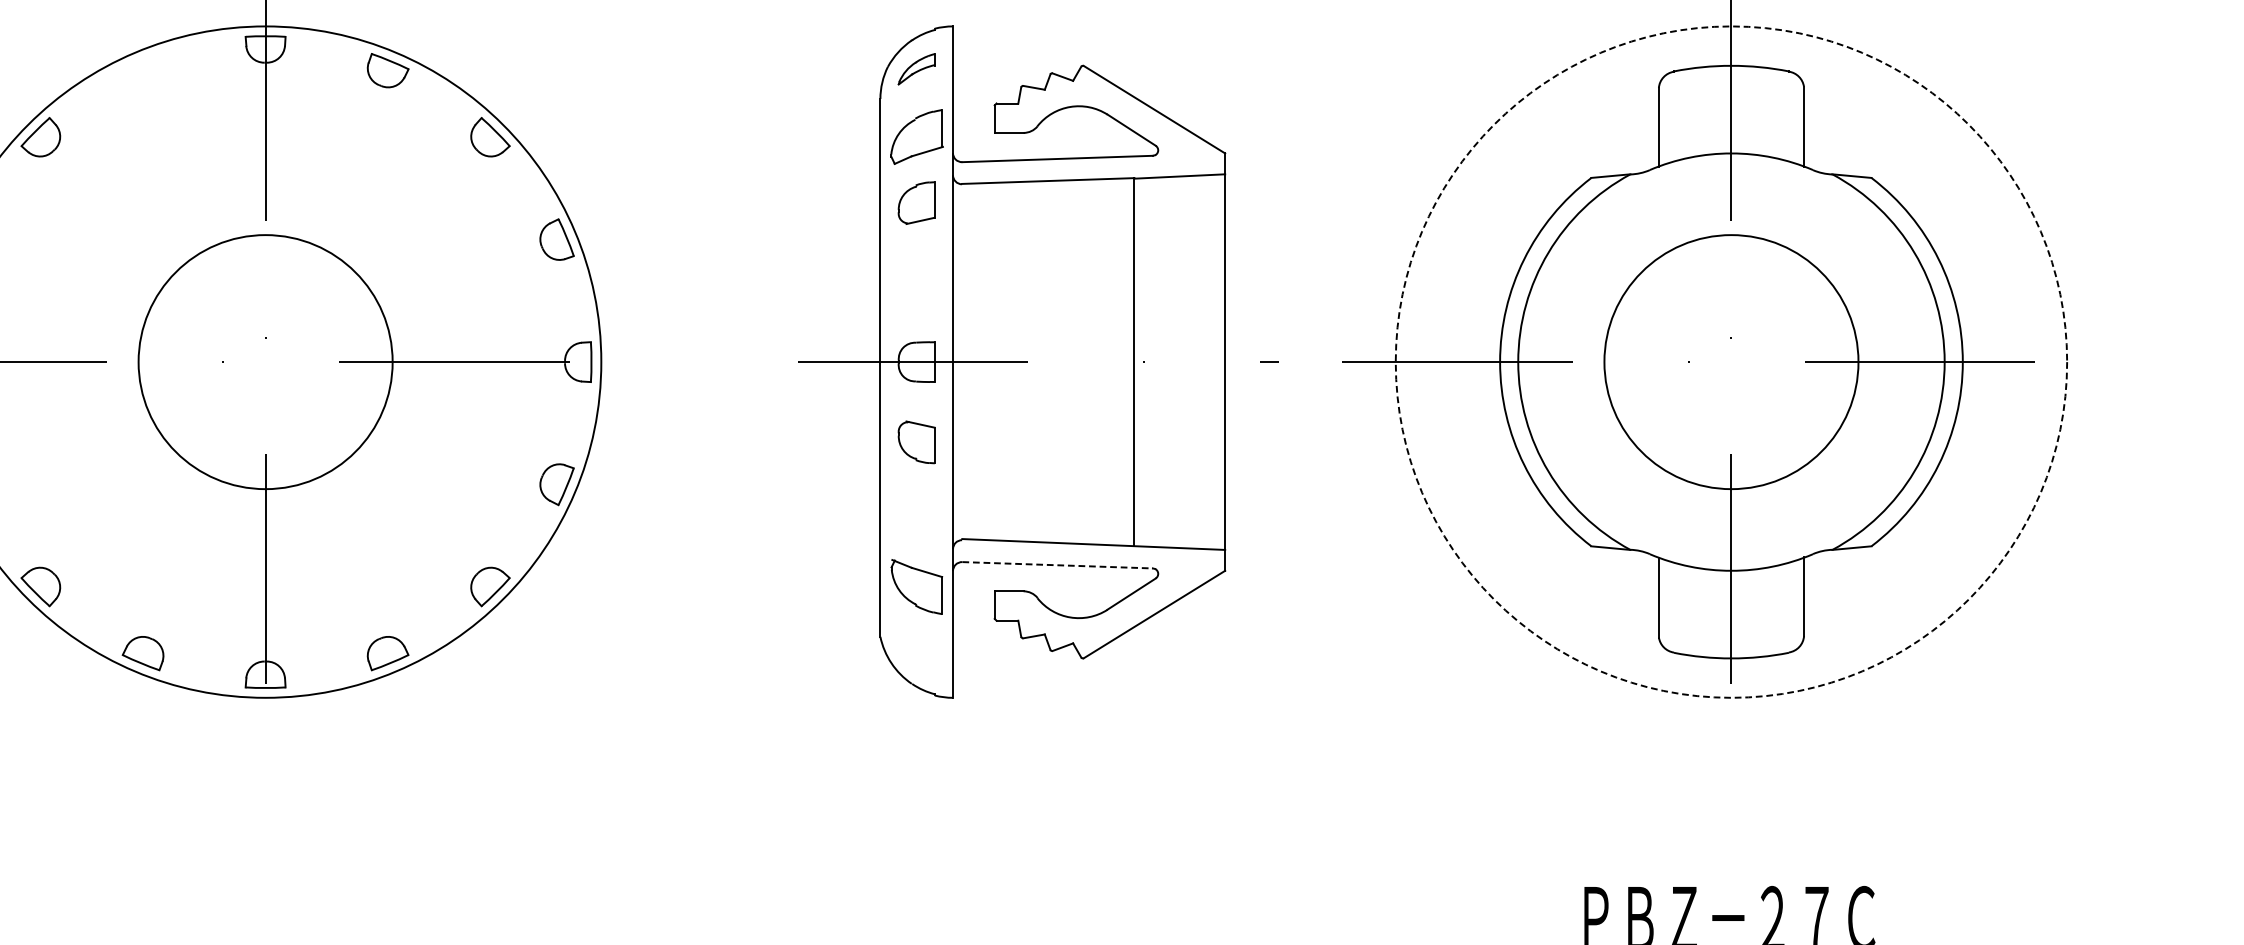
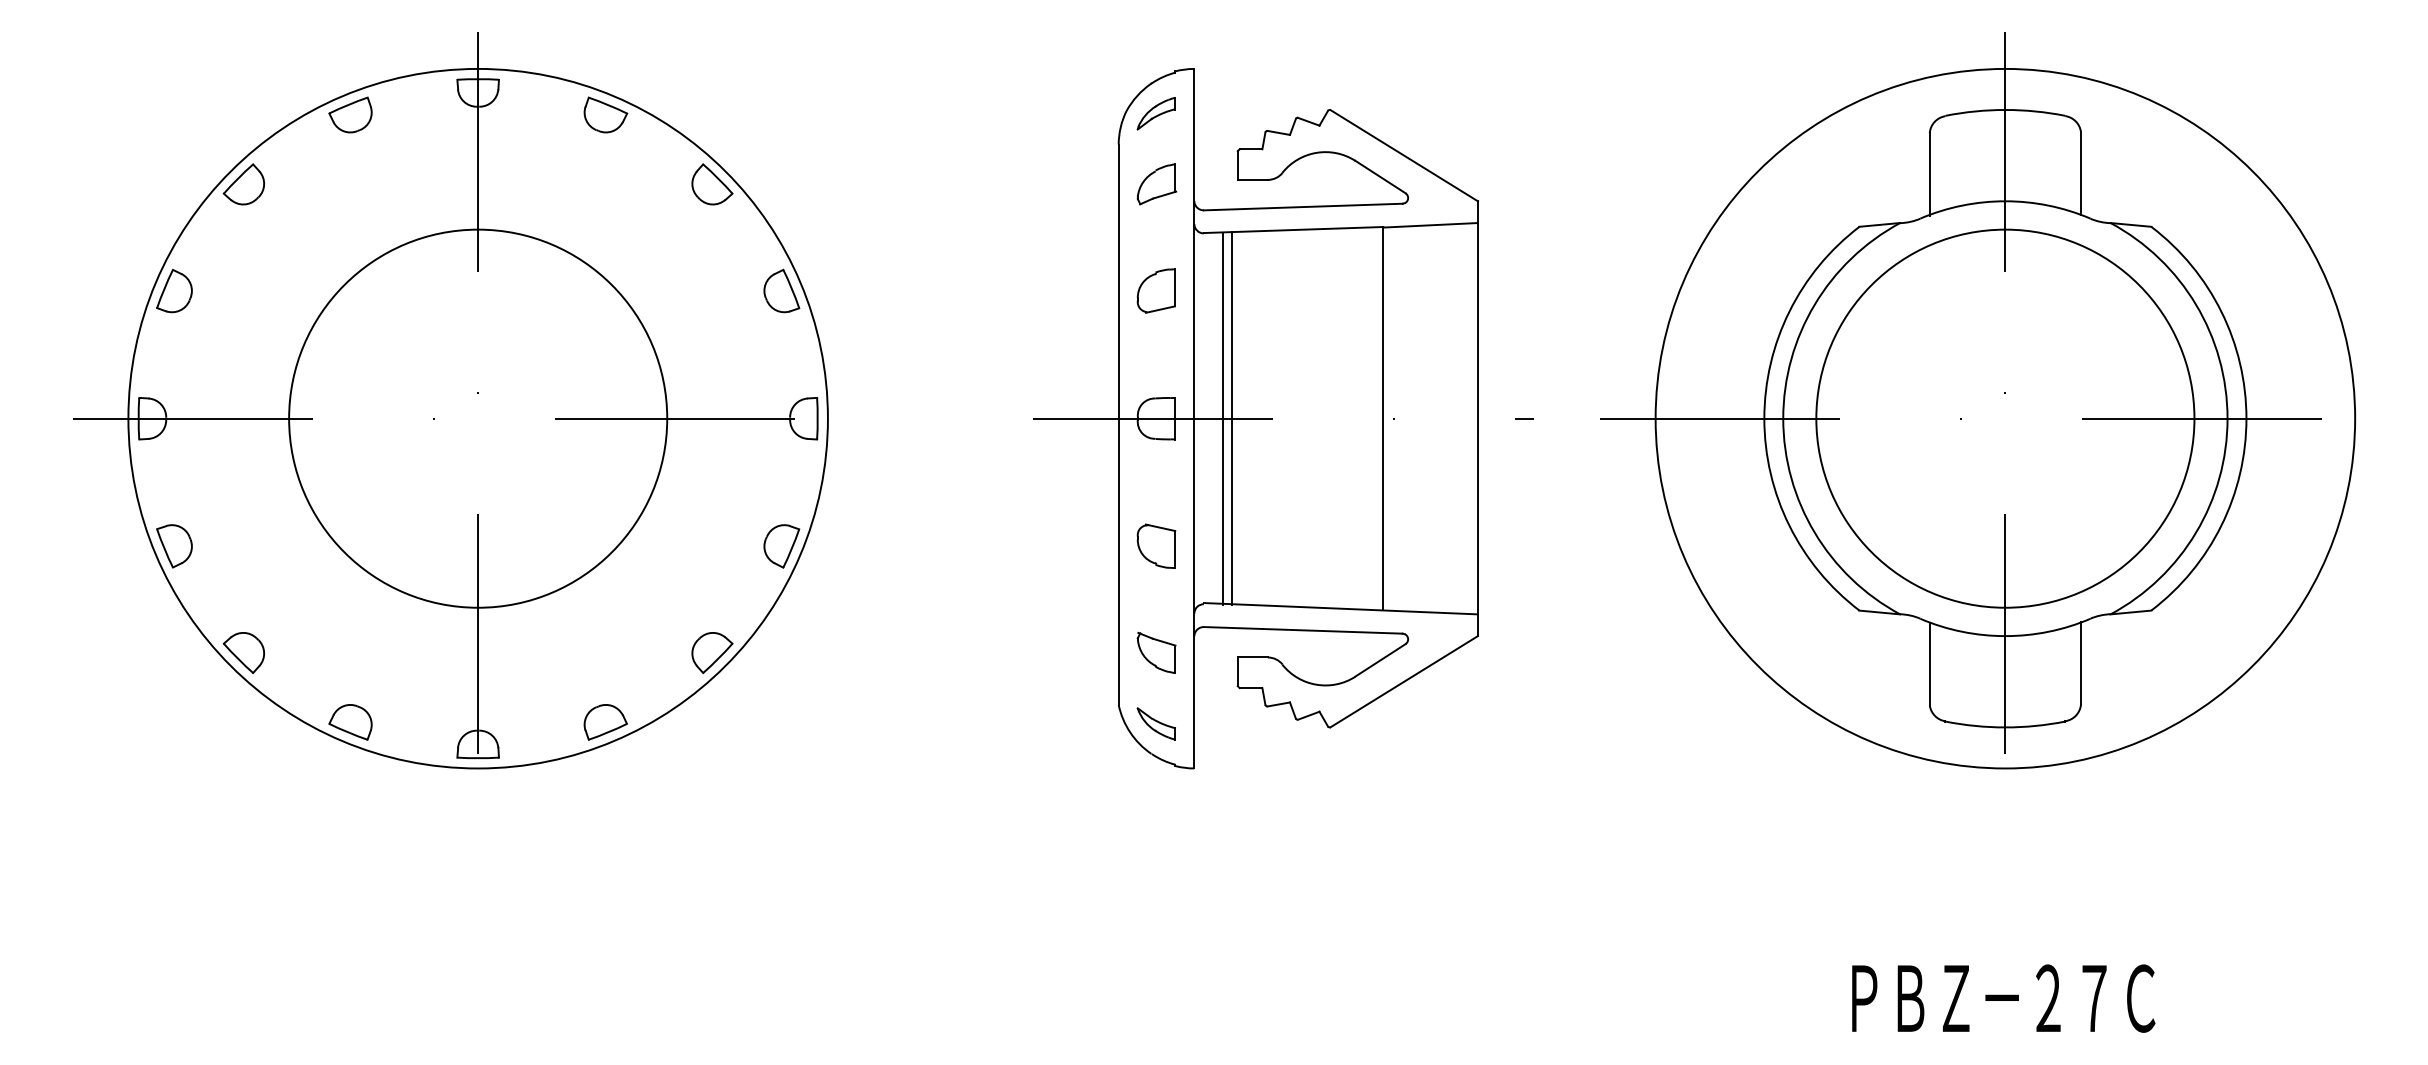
part: (143, 70) -> (350, 114), added
part: (916, 137) -> (1156, 184), size x0.71
part: (915, 202) -> (1155, 290), moved
circle: (265, 361) -> (478, 418), size x1.43
line: (980, 361) -> (1222, 418), added
line: (989, 361) -> (1232, 418), added
circle: (1731, 361) -> (2005, 418), dashed -> solid
circle: (1731, 361) -> (2005, 418), size x1.43
part: (916, 441) -> (1156, 545), moved
line: (1057, 565) -> (1303, 630), dashed -> solid
part: (916, 586) -> (1156, 652), size x0.71
part: (915, 654) -> (1155, 723), added

